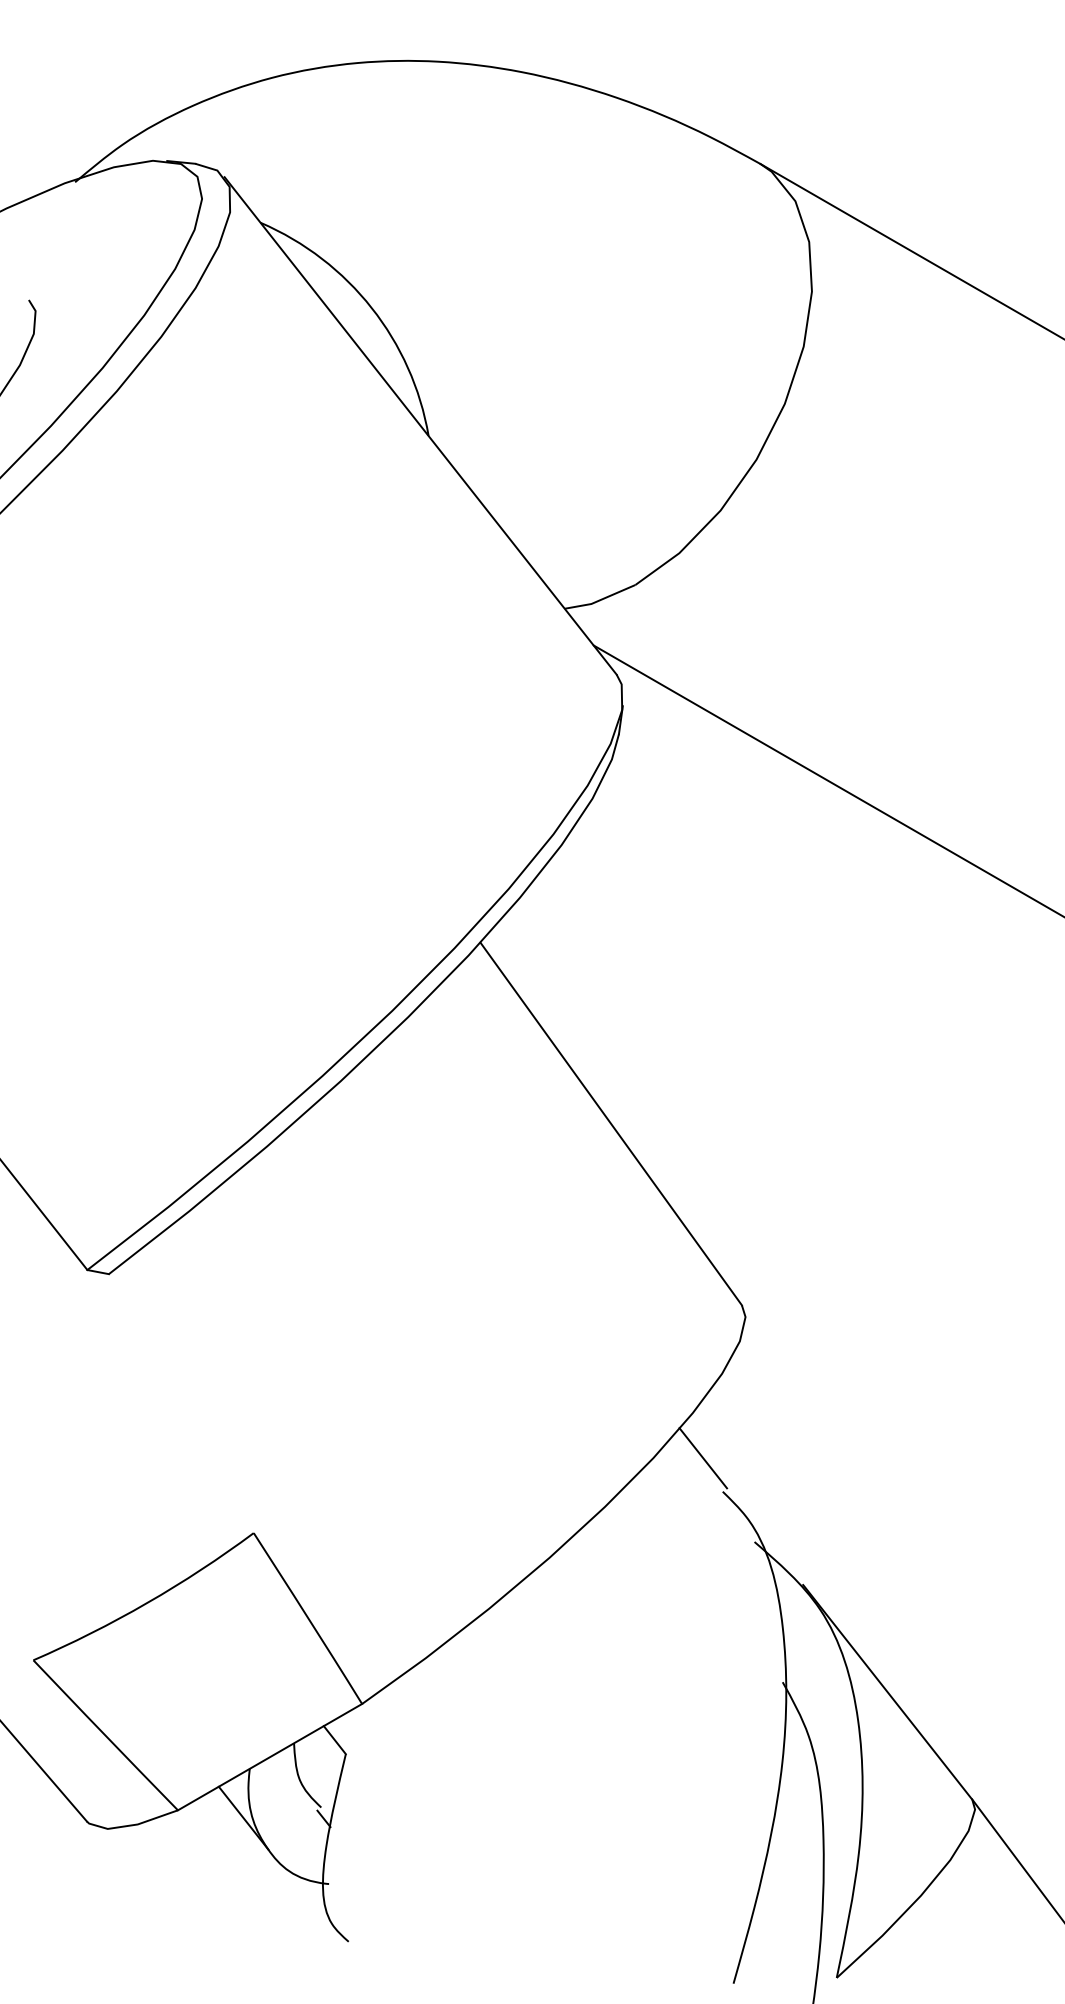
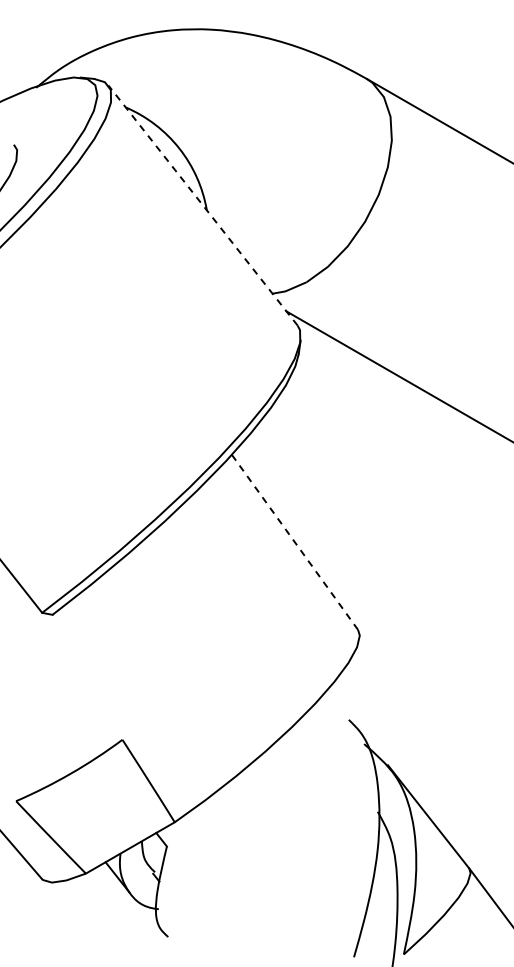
line: (421, 425) -> (203, 205), solid -> dashed
line: (610, 1124) -> (294, 542), solid -> dashed
line: (701, 1457) -> (338, 703), removed

